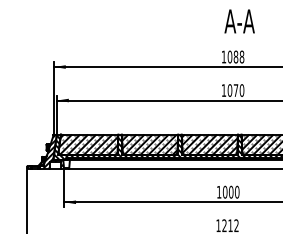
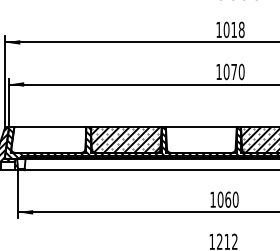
text: (235, 56) -> (233, 29), 1088 -> 1018
hatch: (88, 144) -> (48, 139), removed
hatch: (209, 144) -> (200, 139), removed
text: (231, 191) -> (228, 198), 1000 -> 1060

